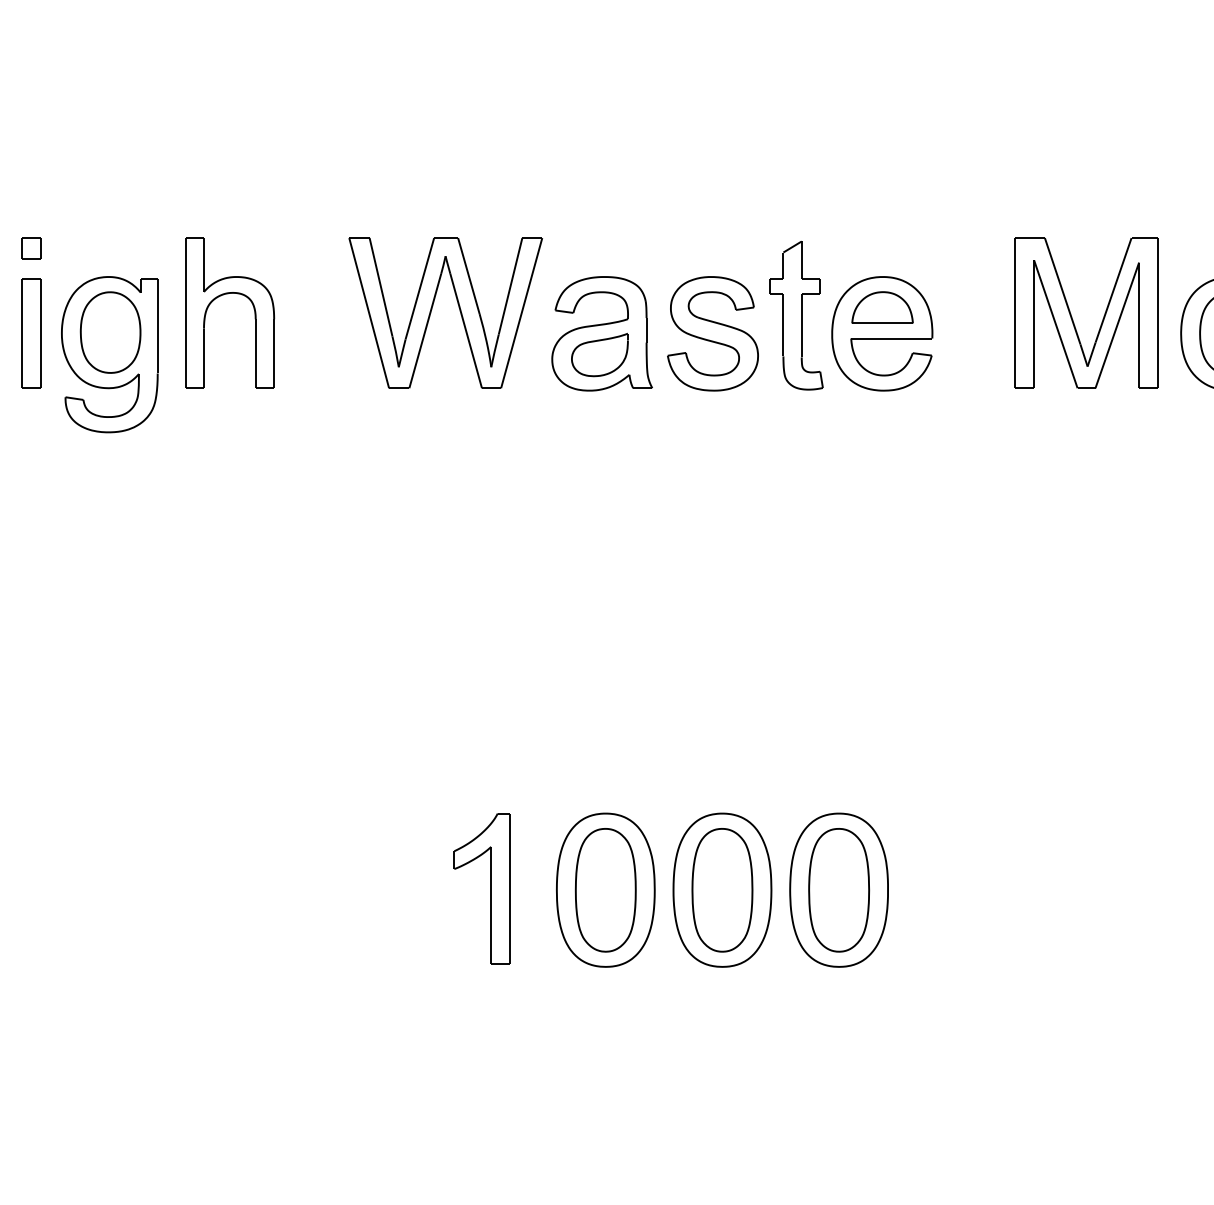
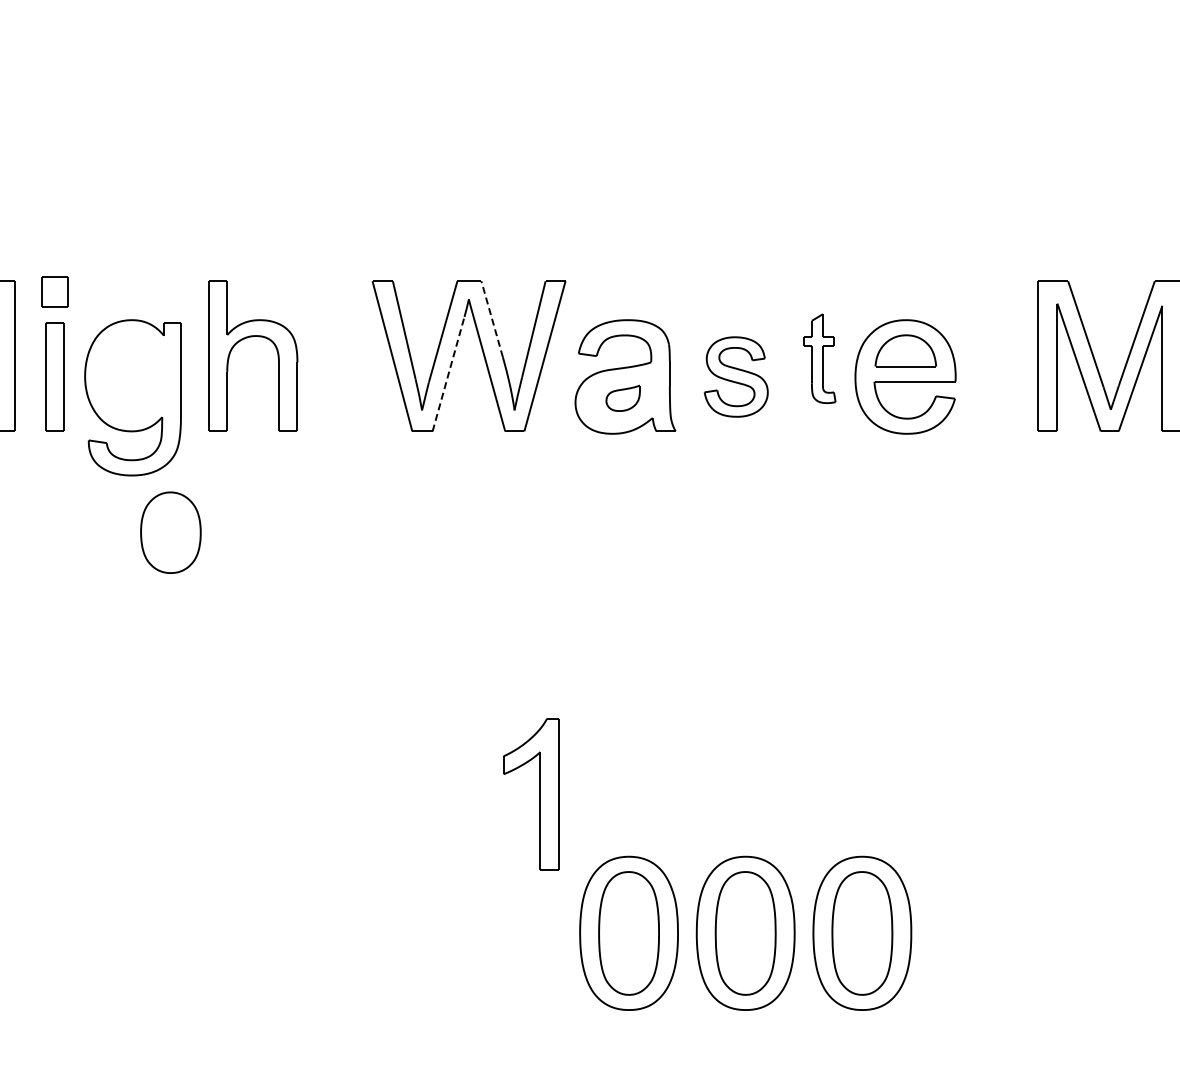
part: (31, 248) -> (54, 291), size x1.4
line: (468, 276) -> (491, 319), solid -> dashed
part: (796, 315) -> (819, 358), size x0.6
line: (425, 330) -> (448, 373), solid -> dashed
part: (110, 332) -> (170, 532), moved
part: (712, 333) -> (735, 376), size x0.7
part: (599, 355) -> (622, 398), size x0.6
part: (490, 888) -> (539, 793), moved

